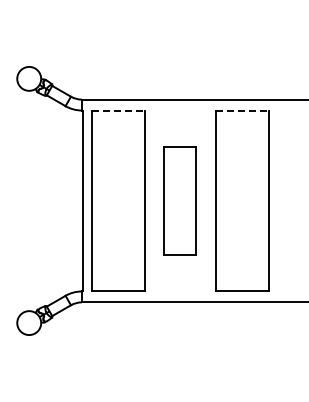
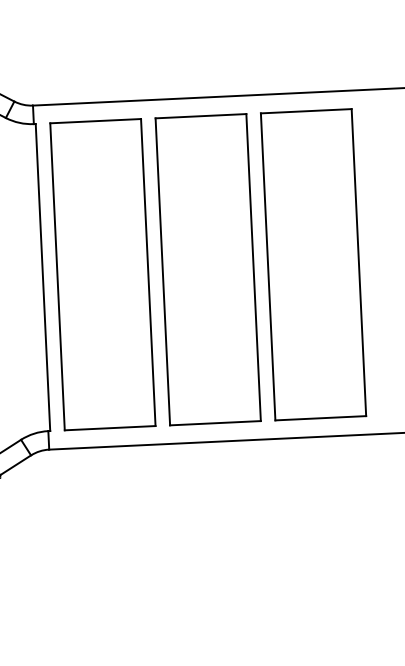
line: (118, 110) -> (96, 121), dashed -> solid
line: (242, 110) -> (306, 111), dashed -> solid
part: (180, 200) -> (208, 268), size x1.67

